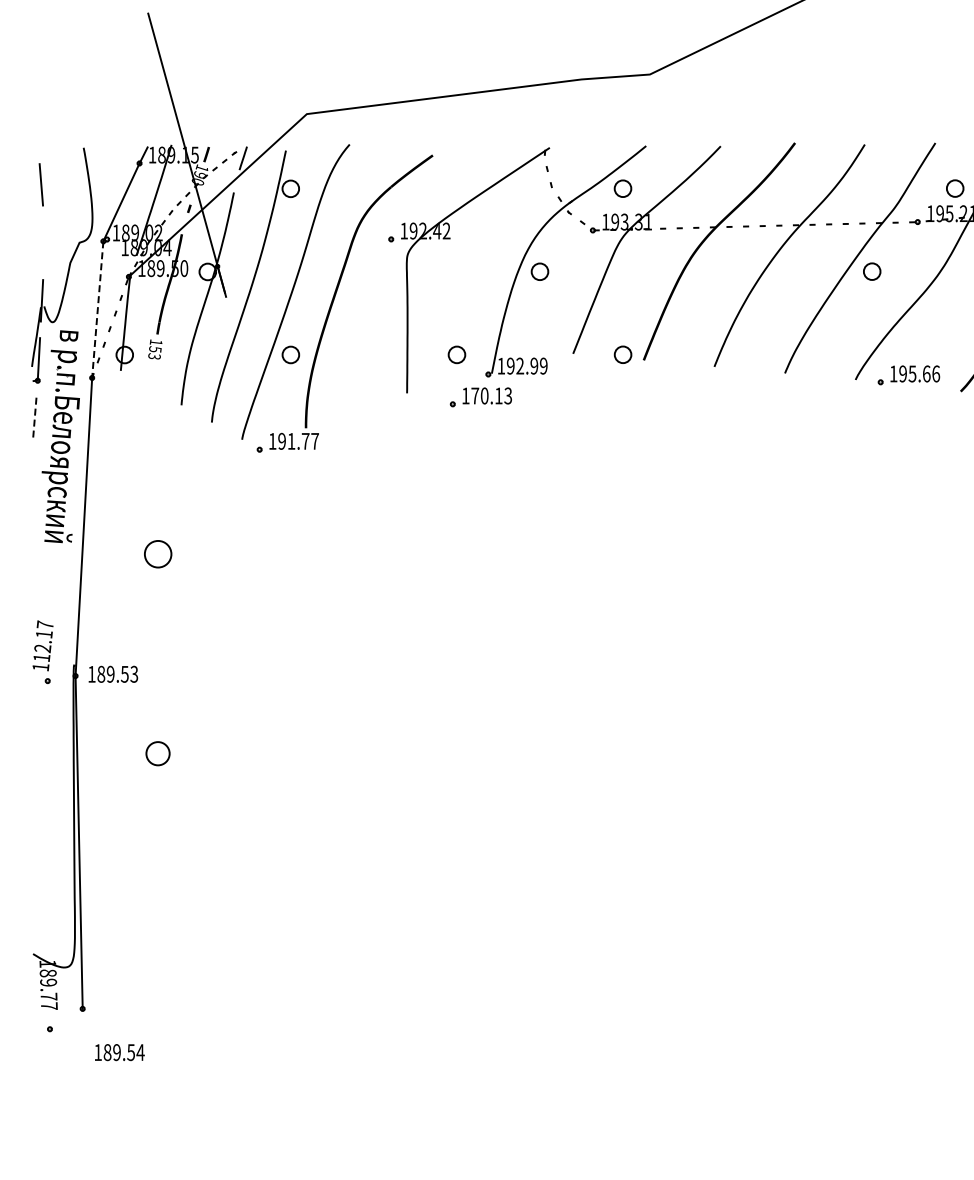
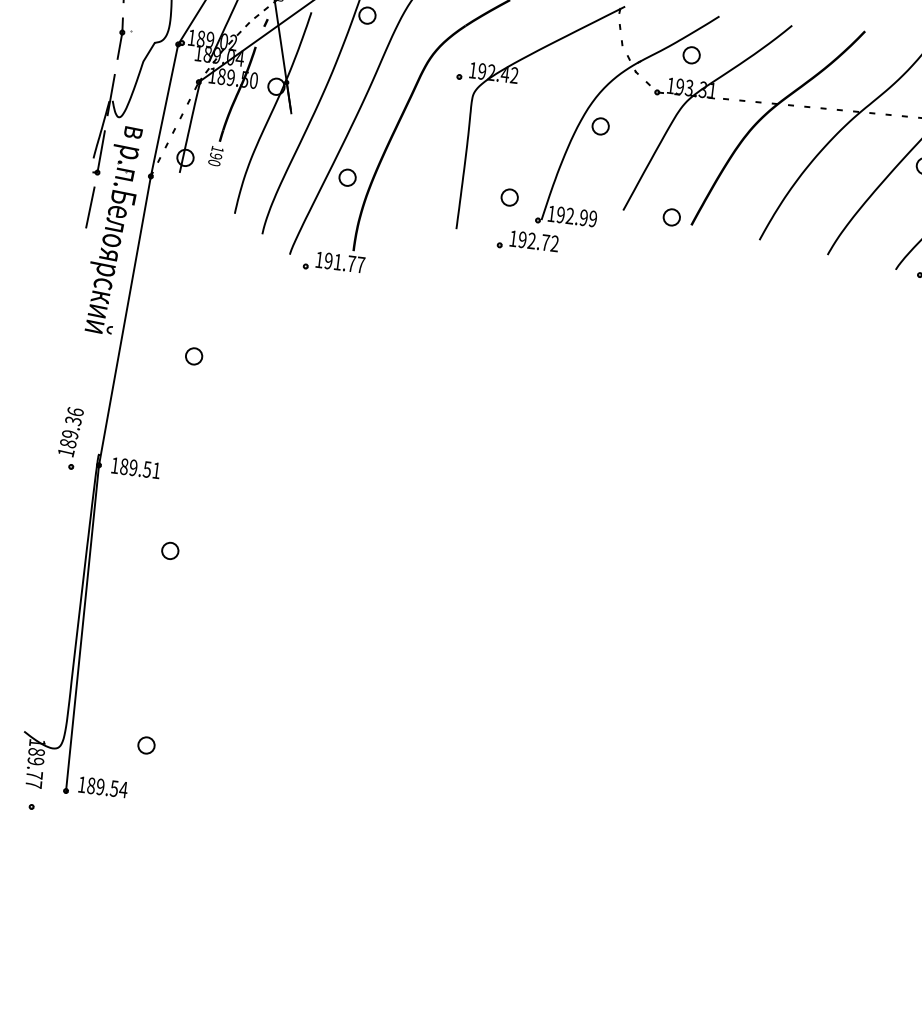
part: (48, 242) -> (124, 38), added
line: (97, 309) -> (164, 110), dashed -> solid
text: (154, 352) -> (214, 159), 153 -> 190
text: (491, 395) -> (538, 241), 170.13 -> 192.72
line: (34, 416) -> (90, 207), dashed -> solid
part: (157, 554) -> (193, 356), size x0.62
text: (43, 641) -> (71, 427), 112.17 -> 189.36
text: (134, 673) -> (156, 469), 189.53 -> 189.51
part: (158, 753) -> (170, 550), size x0.71
part: (158, 952) -> (146, 745), added
text: (119, 1052) -> (102, 787), moved

